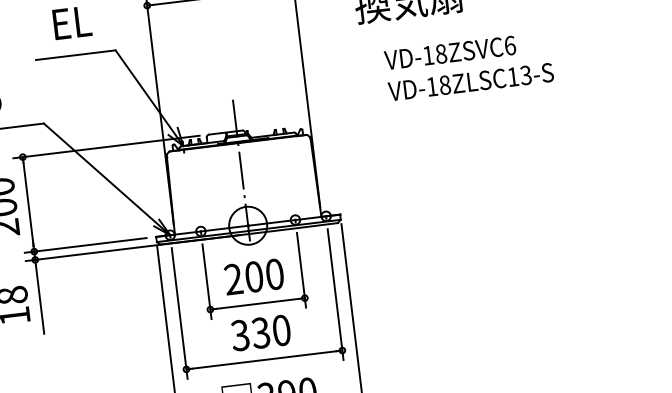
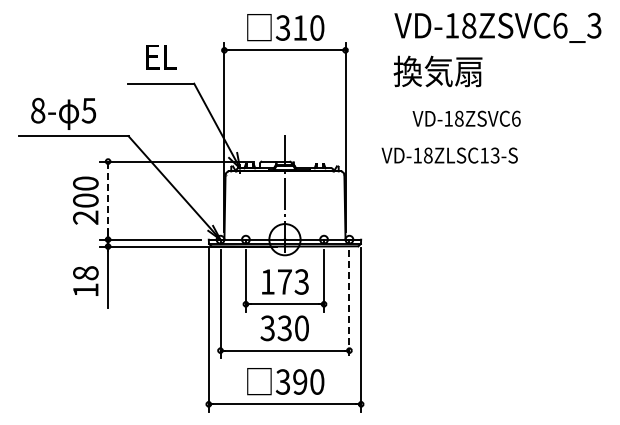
text: (470, 82) -> (449, 155), moved
line: (28, 204) -> (108, 200), solid -> dashed
text: (253, 276) -> (284, 281), 200 -> 173
line: (335, 294) -> (349, 304), solid -> dashed

